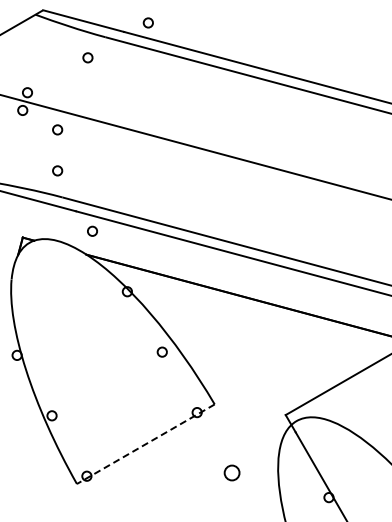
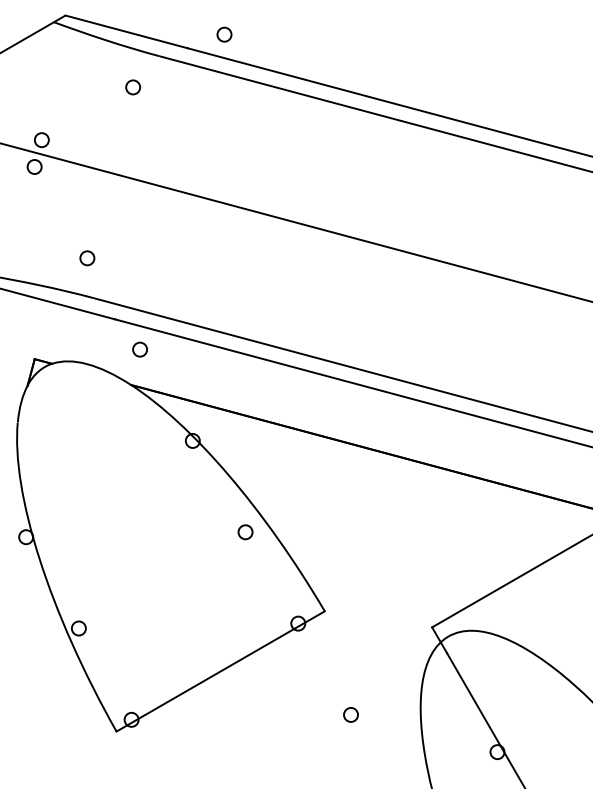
circle: (57, 129) -> (87, 195), removed
line: (145, 444) -> (220, 671), dashed -> solid
circle: (231, 472) -> (350, 714), size x0.62

